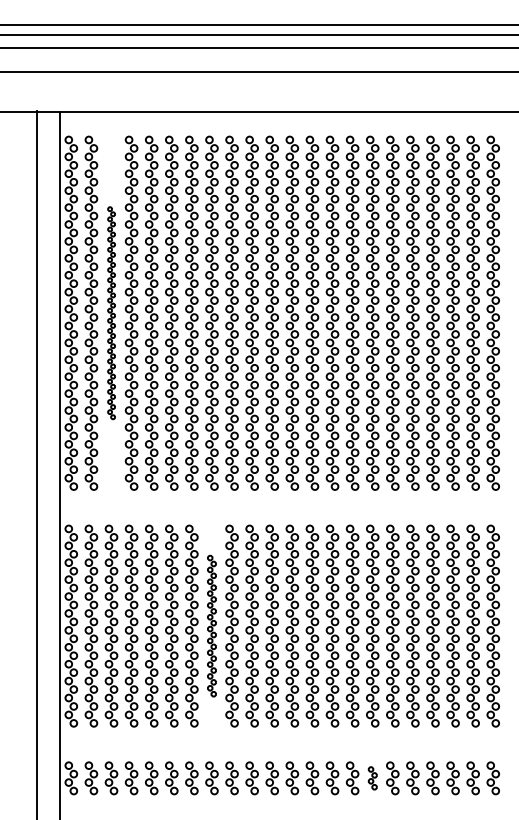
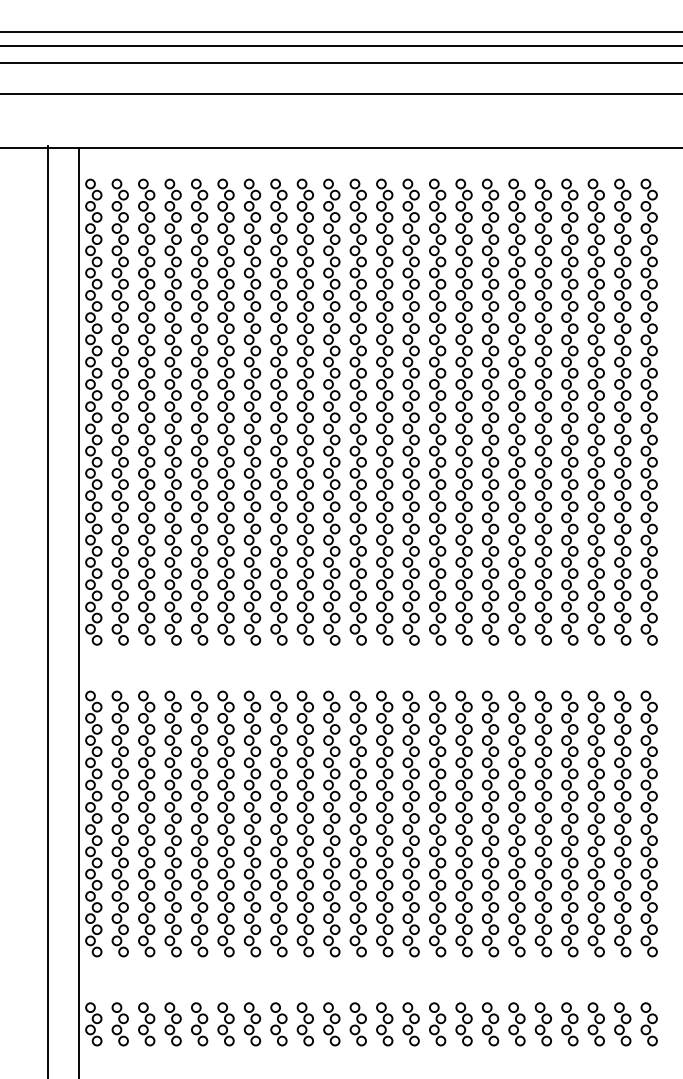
part: (111, 312) -> (146, 411), size x1.67
part: (211, 625) -> (278, 823), size x1.43
part: (372, 778) -> (490, 1024), size x1.43

